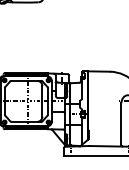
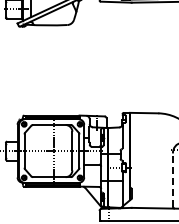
line: (121, 124) -> (172, 180), solid -> dashed

